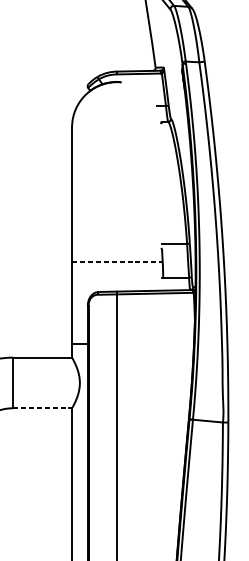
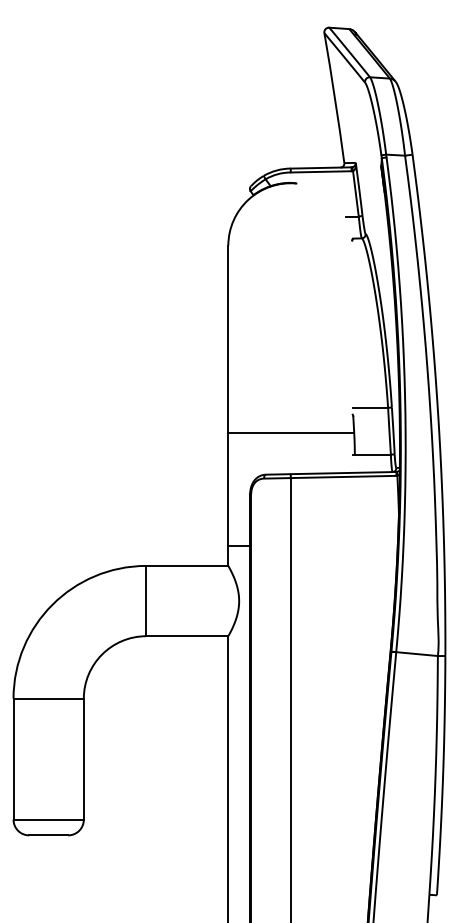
line: (117, 262) -> (291, 433), dashed -> solid
line: (42, 408) -> (187, 636), dashed -> solid

